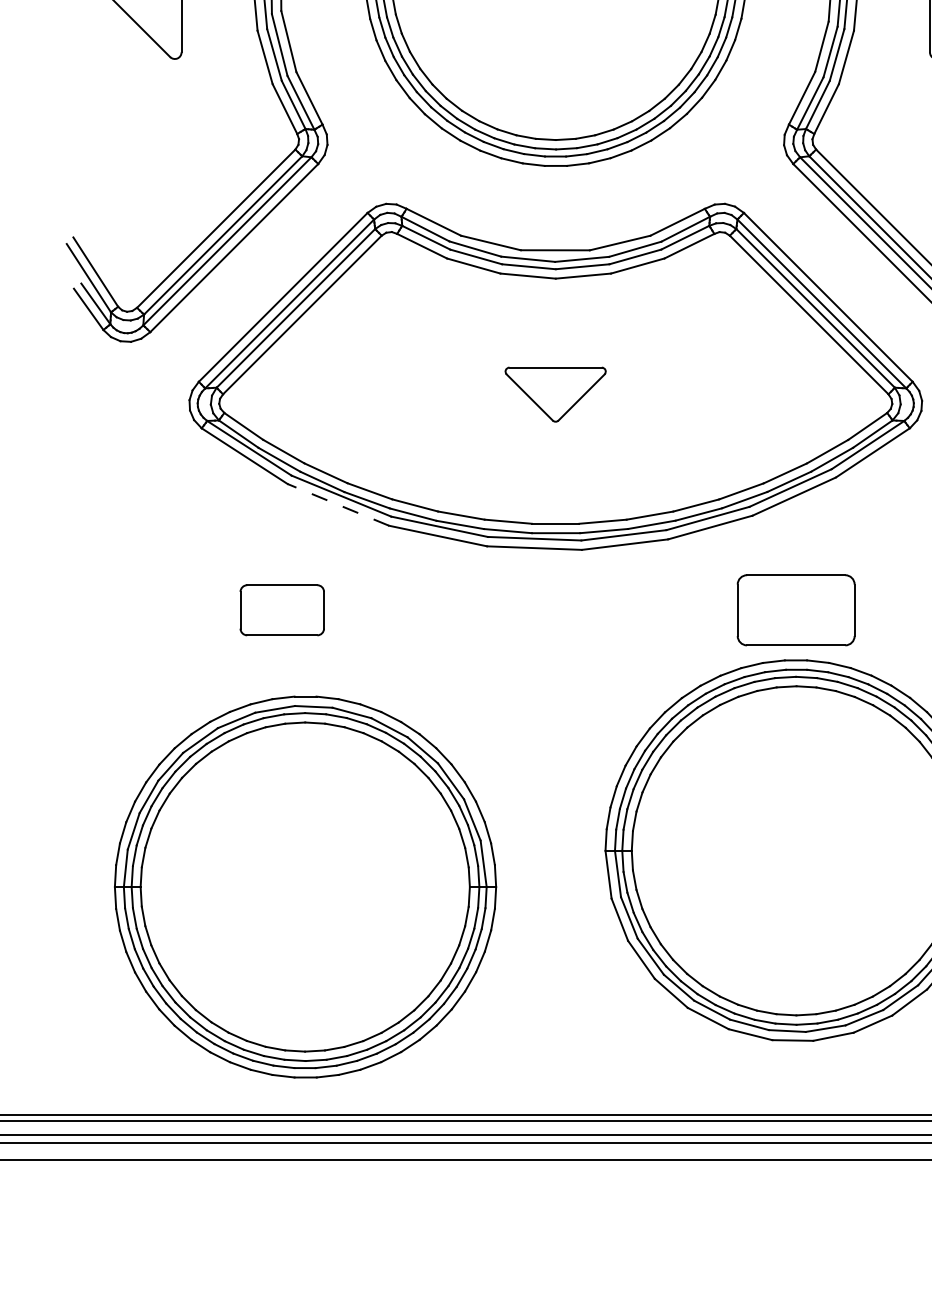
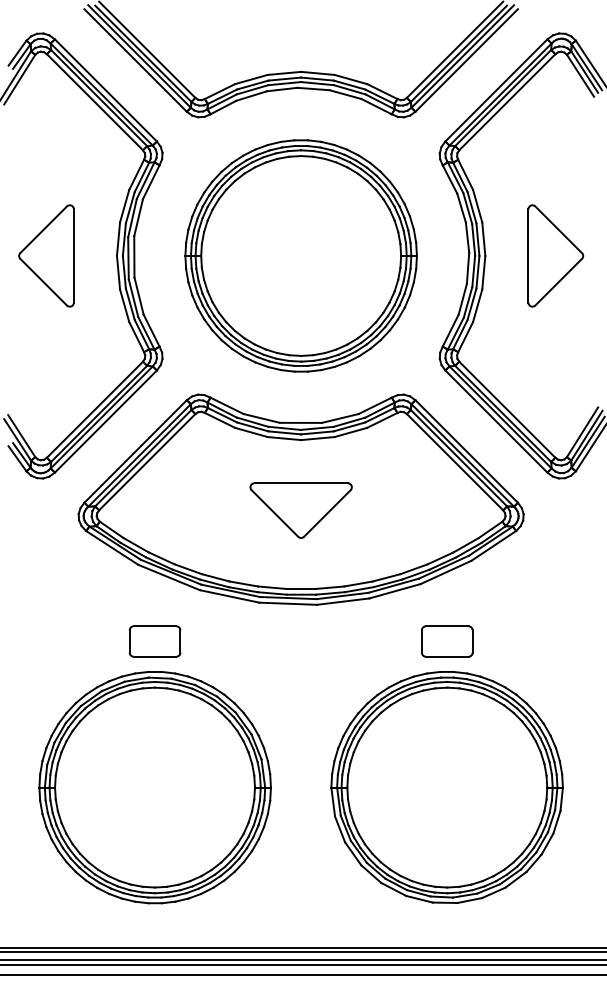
part: (554, 394) -> (300, 510), size x1.67
line: (337, 504) -> (168, 577), dashed -> solid
part: (281, 610) -> (154, 641), moved
part: (796, 610) -> (447, 641), size x0.71
part: (304, 886) -> (154, 787), moved

